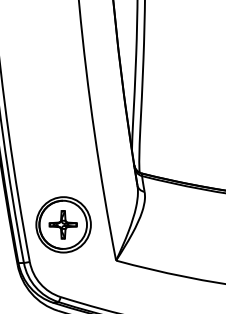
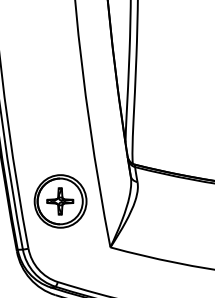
part: (63, 224) -> (60, 201), moved

